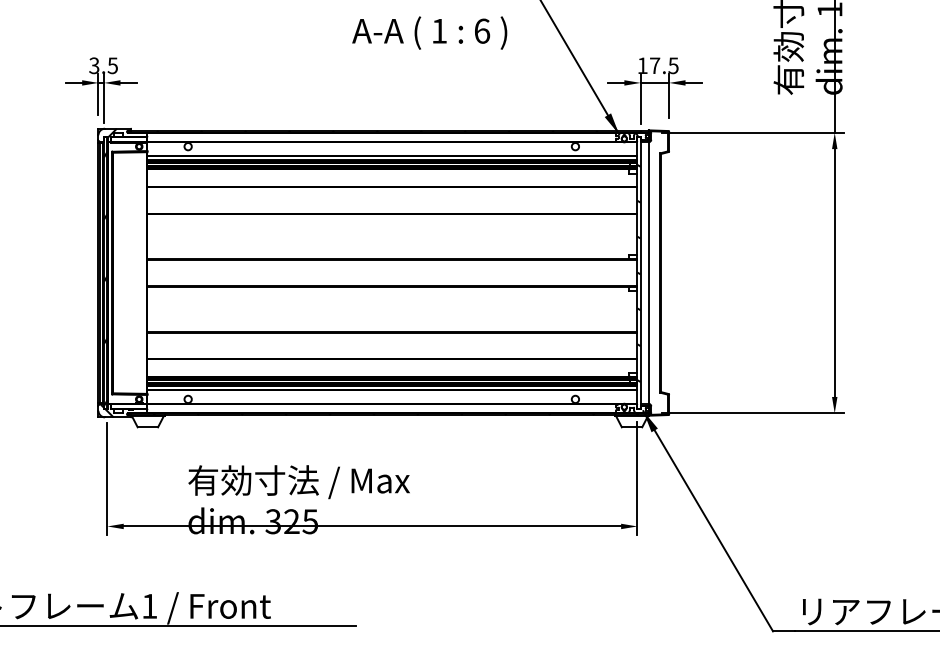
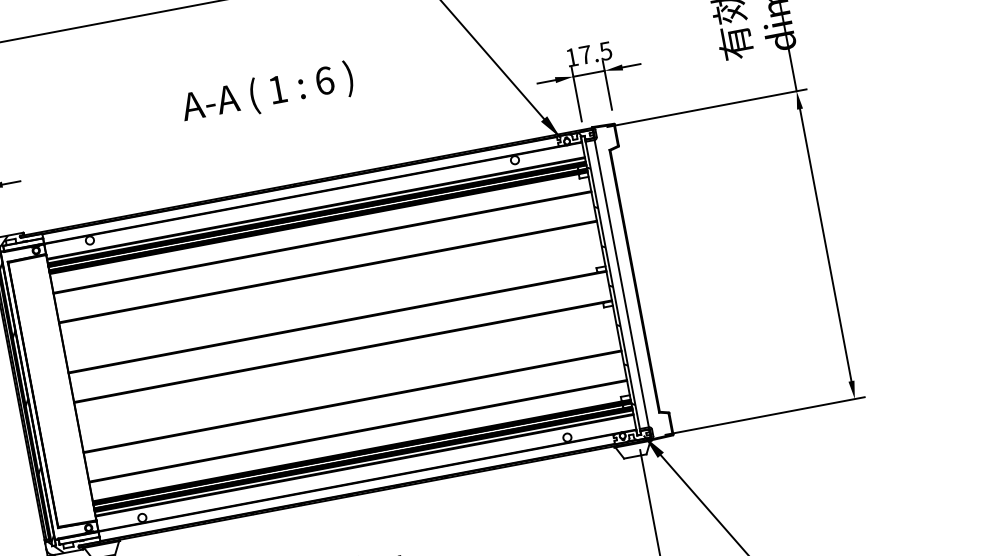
text: (429, 32) -> (267, 93), moved

